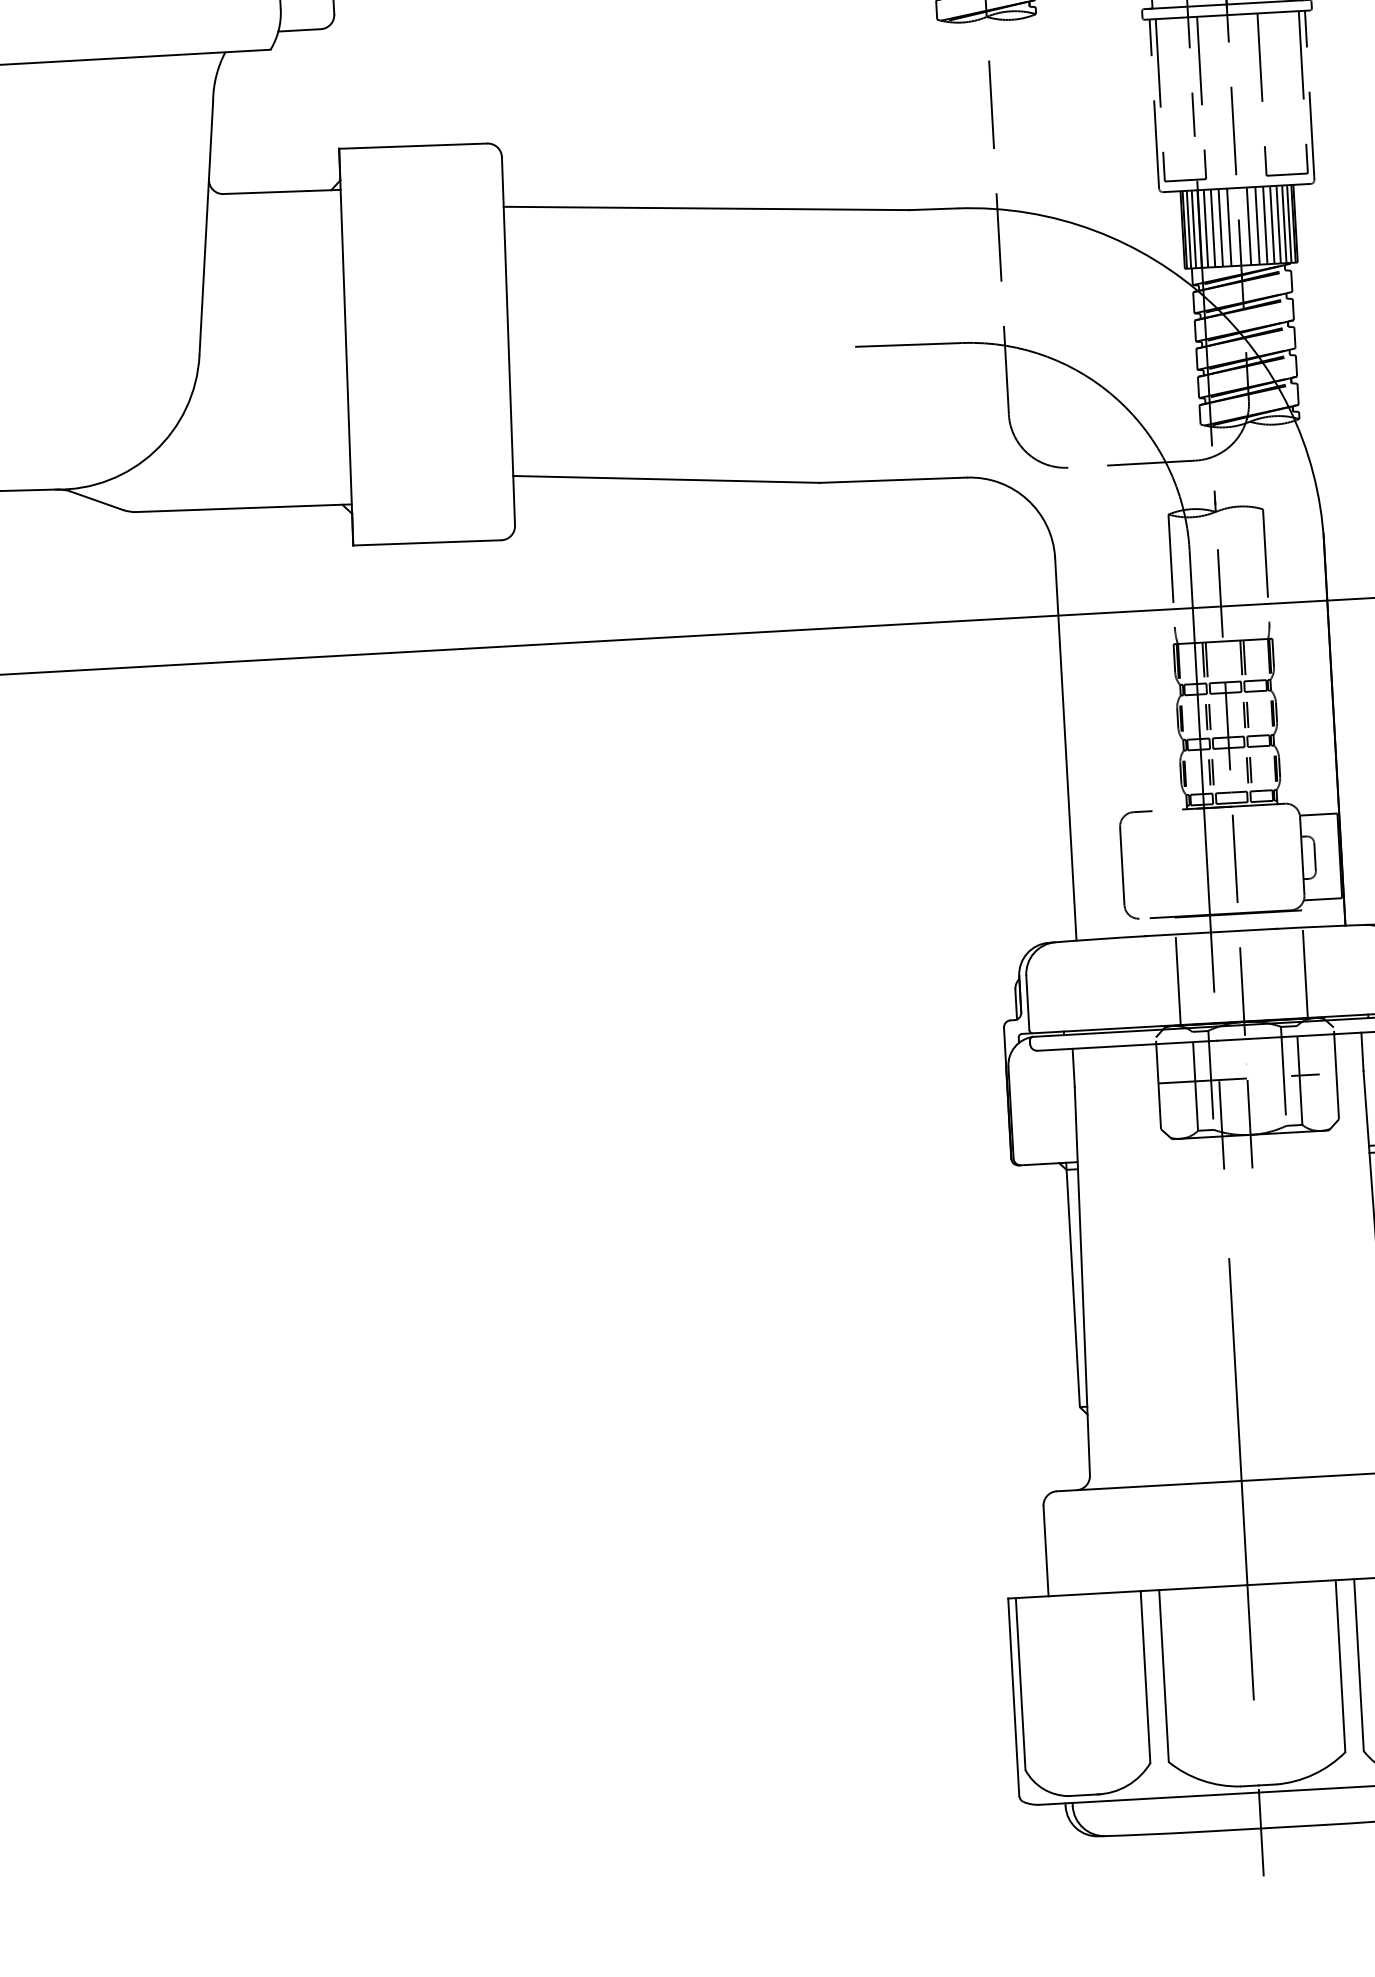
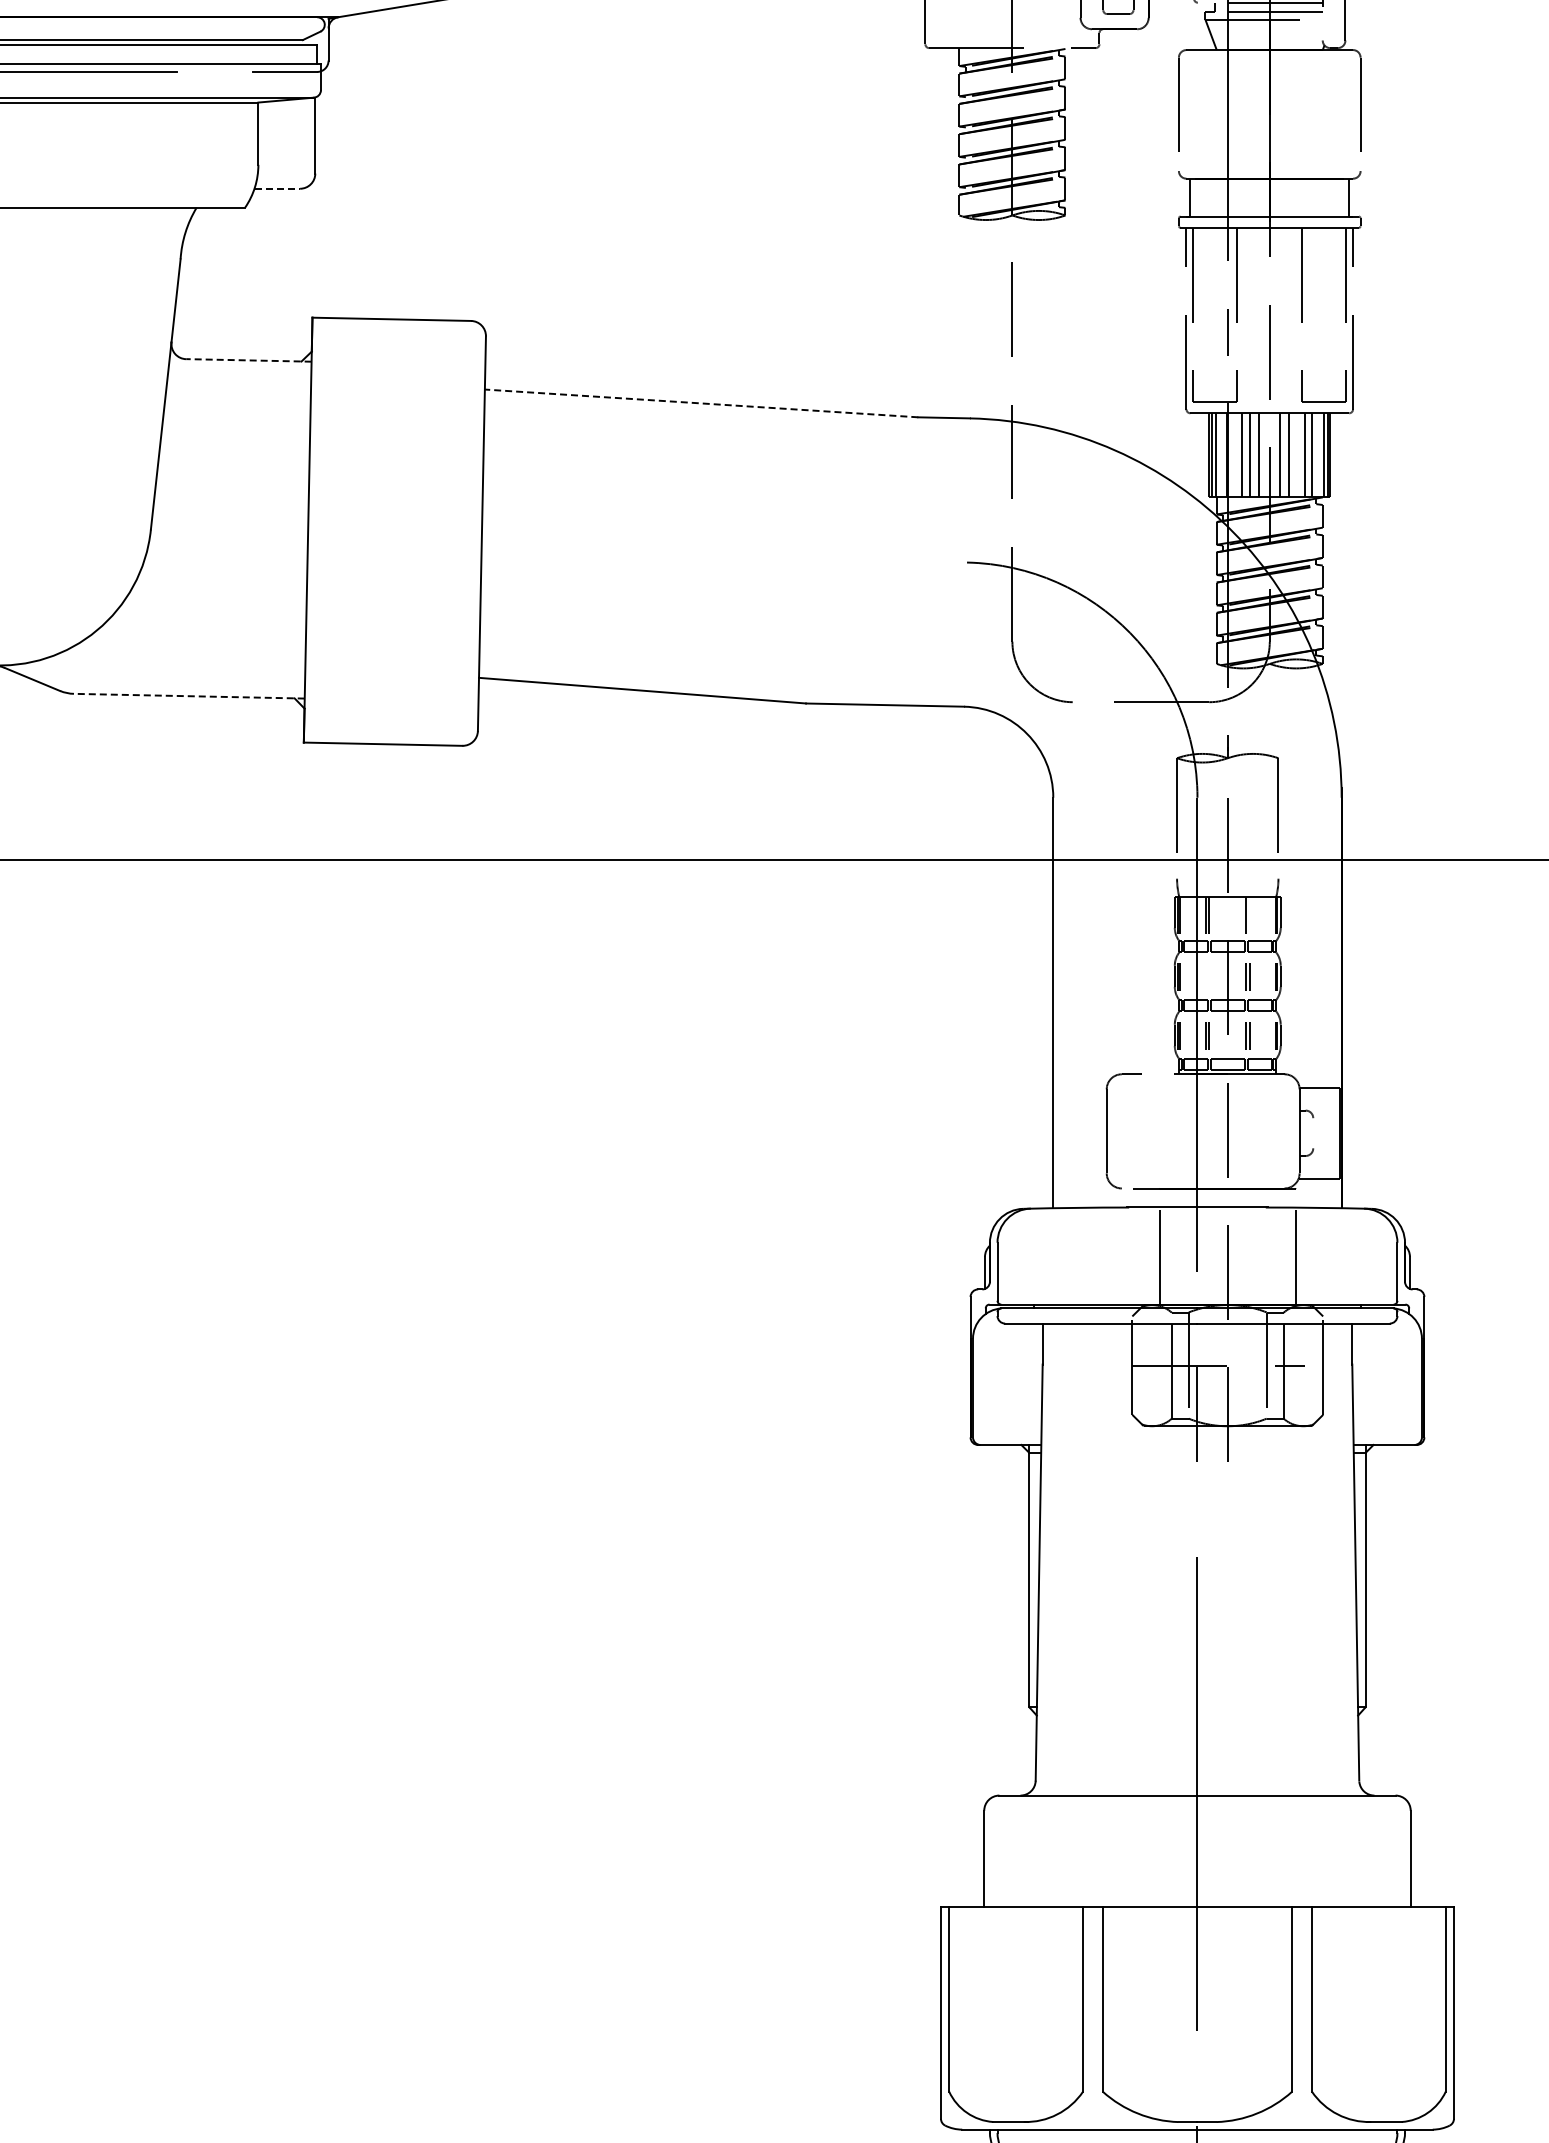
line: (299, 30) -> (277, 188), solid -> dashed
line: (281, 192) -> (248, 360), solid -> dashed
line: (706, 208) -> (701, 403), solid -> dashed
line: (1284, 223) -> (1318, 454), removed
line: (1264, 225) -> (1297, 454), removed
line: (1194, 228) -> (1221, 454), removed
line: (1206, 228) -> (1234, 454), removed
line: (908, 345) -> (909, 561), removed
line: (243, 508) -> (188, 696), solid -> dashed
line: (1244, 657) -> (1249, 915), removed
line: (1207, 716) -> (1206, 976), removed
line: (1315, 857) -> (1313, 1133), removed

